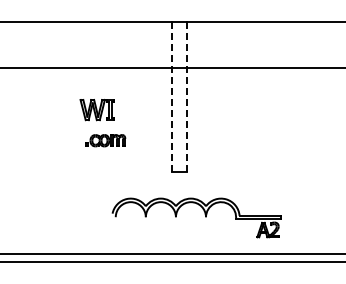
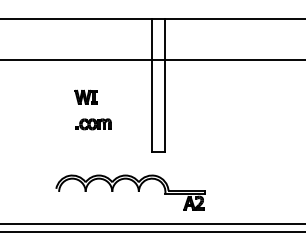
line: (172, 96) -> (152, 85), dashed -> solid
line: (187, 97) -> (165, 86), dashed -> solid
part: (96, 109) -> (85, 96), size x0.71
part: (204, 214) -> (137, 189), moved

